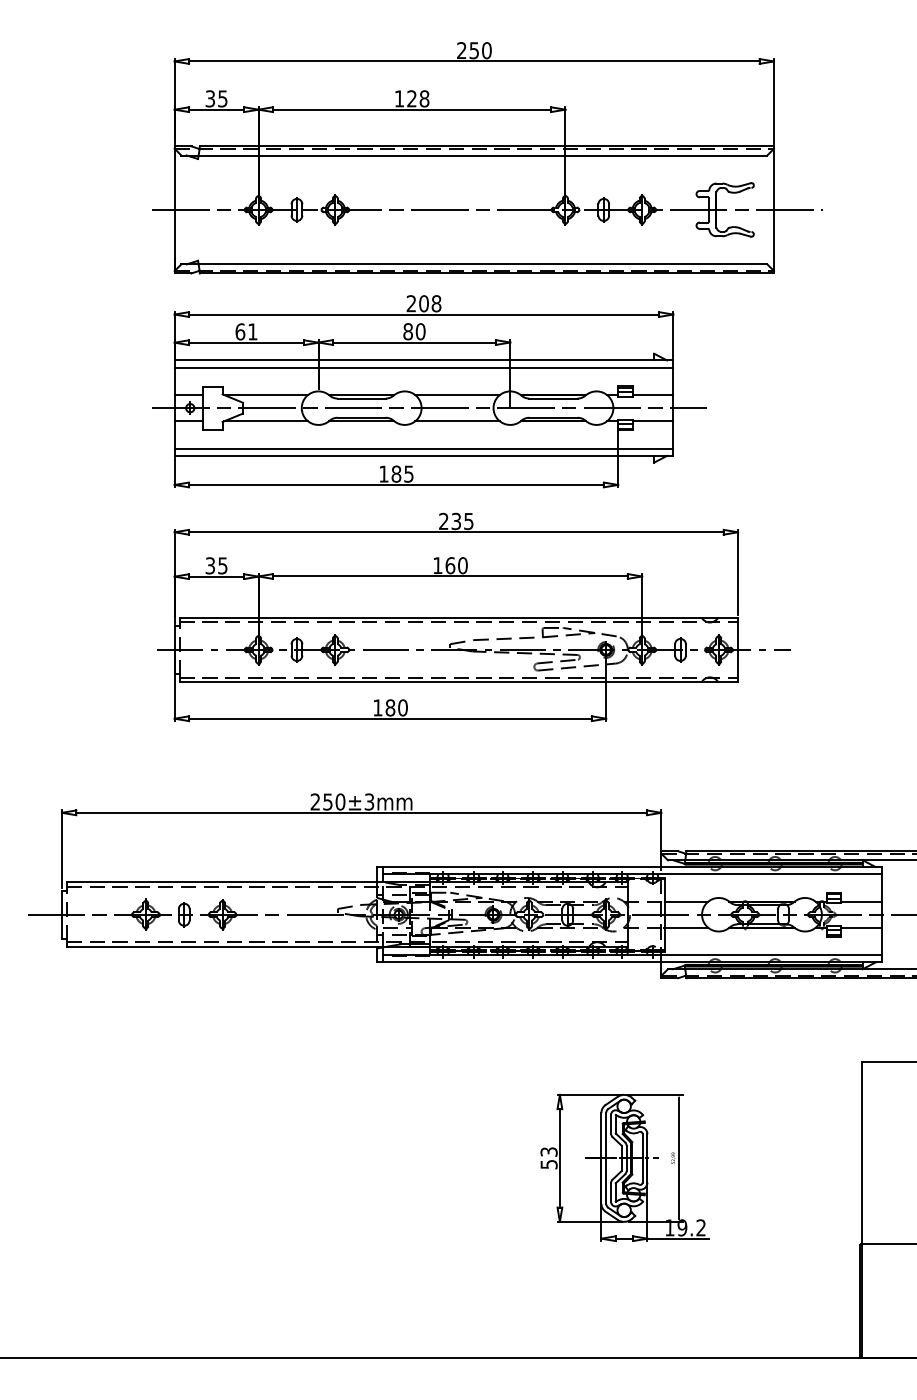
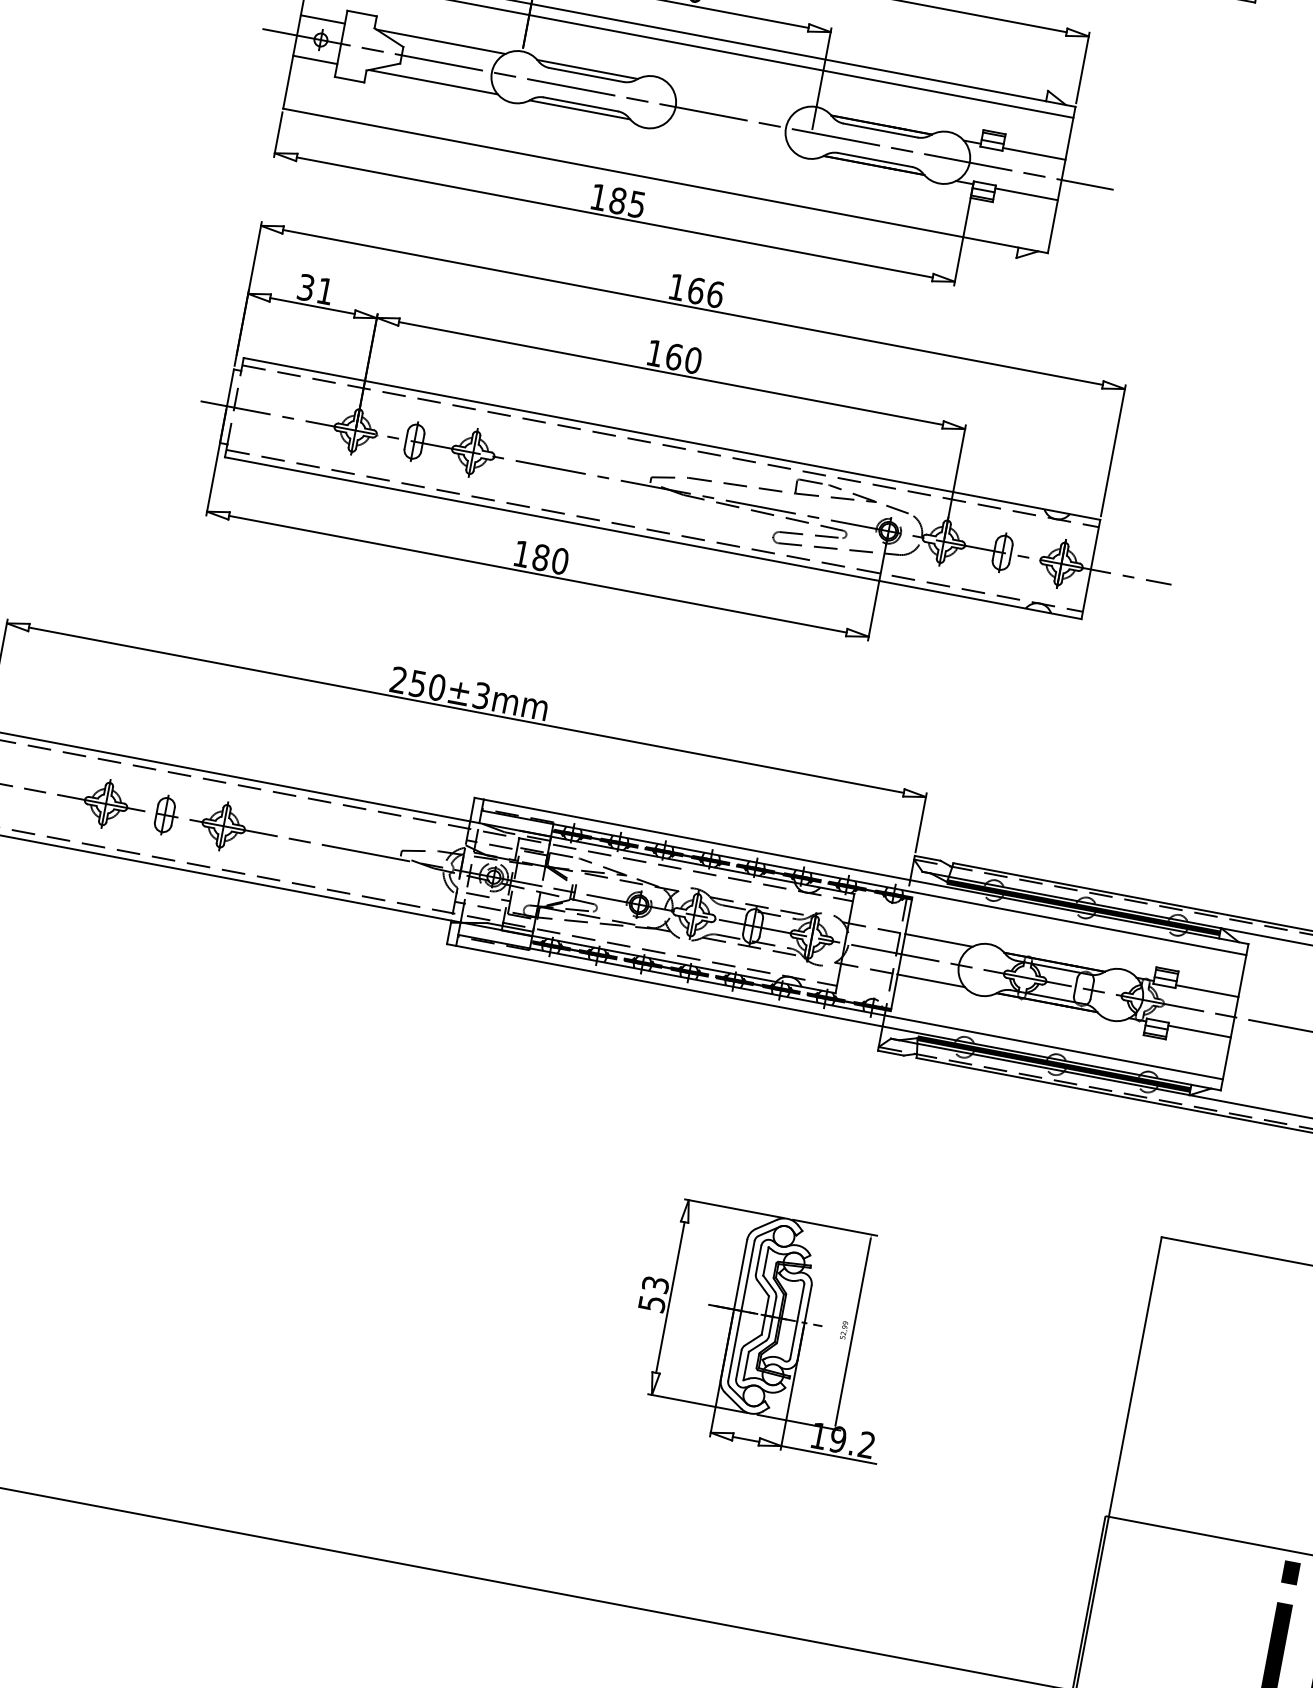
line: (457, 394) -> (734, 96), removed
line: (457, 421) -> (726, 137), removed
line: (423, 448) -> (666, 169), removed
text: (456, 521) -> (696, 290), 235 -> 166
text: (222, 565) -> (324, 290), 35 -> 31

